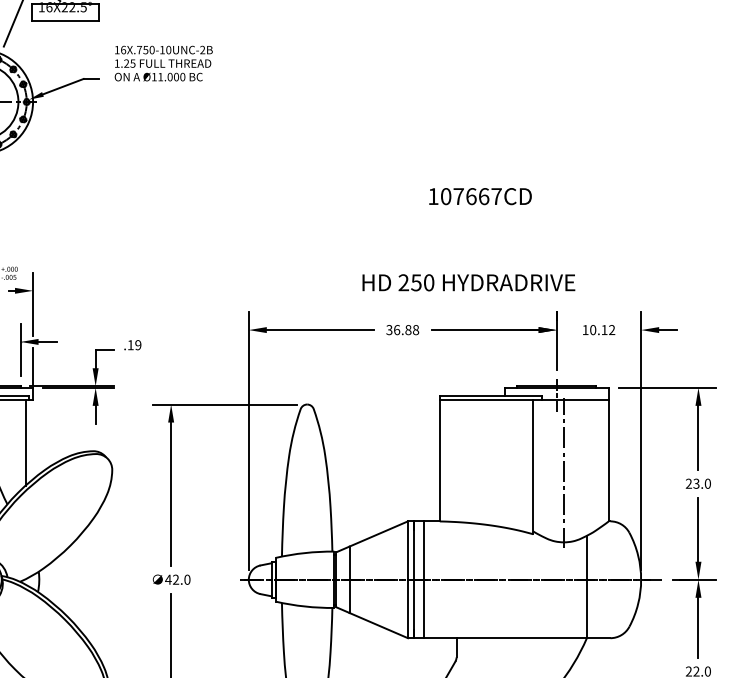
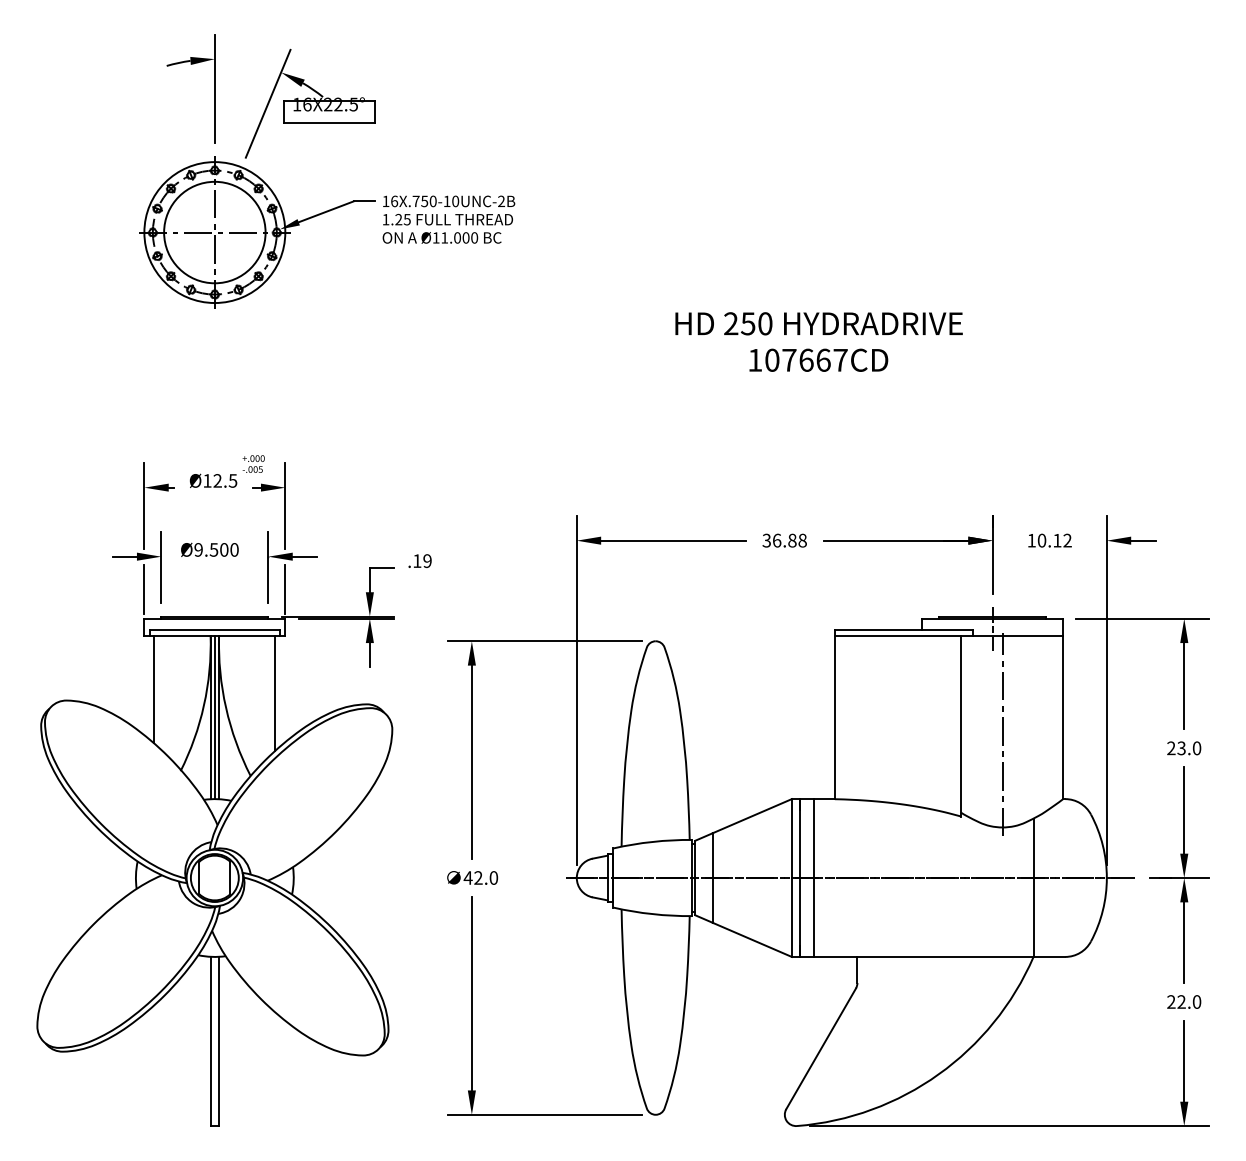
text: (163, 63) -> (448, 219), moved
text: (480, 195) -> (818, 359), moved
text: (468, 282) -> (818, 323), moved

